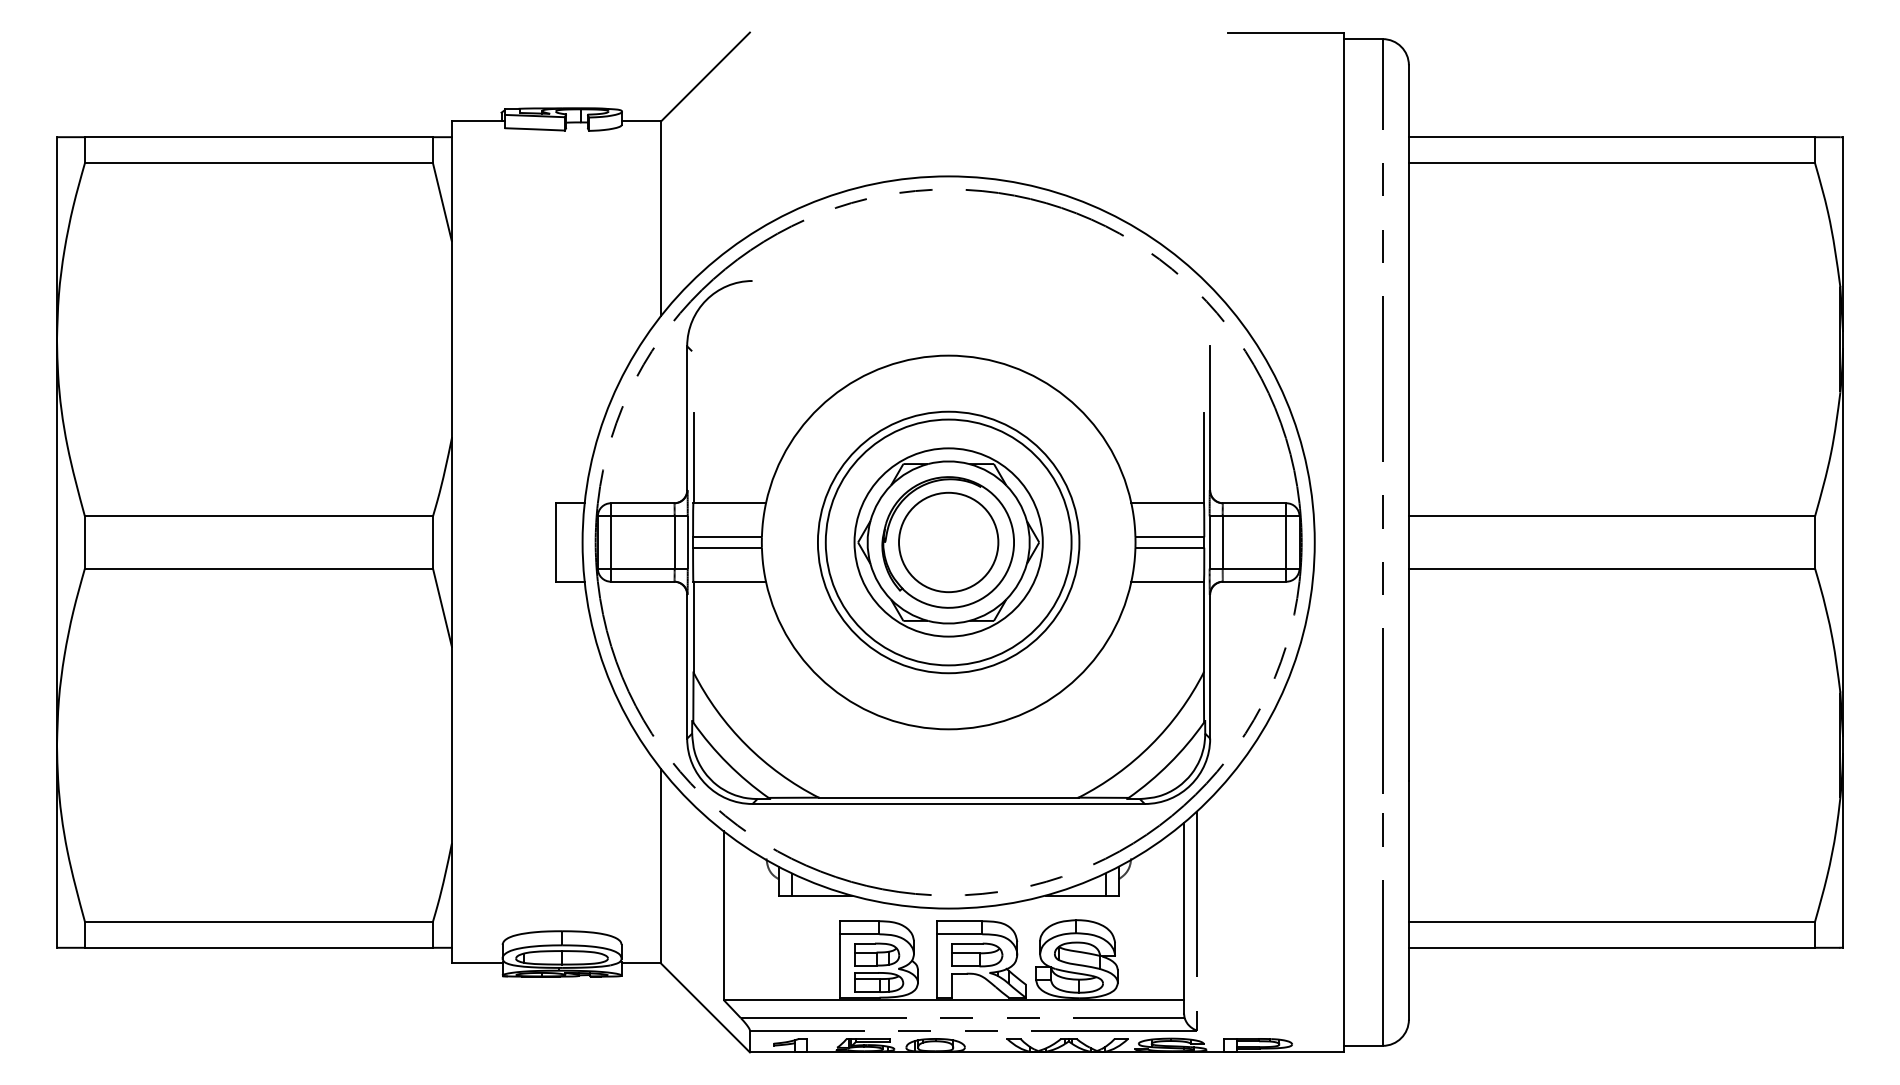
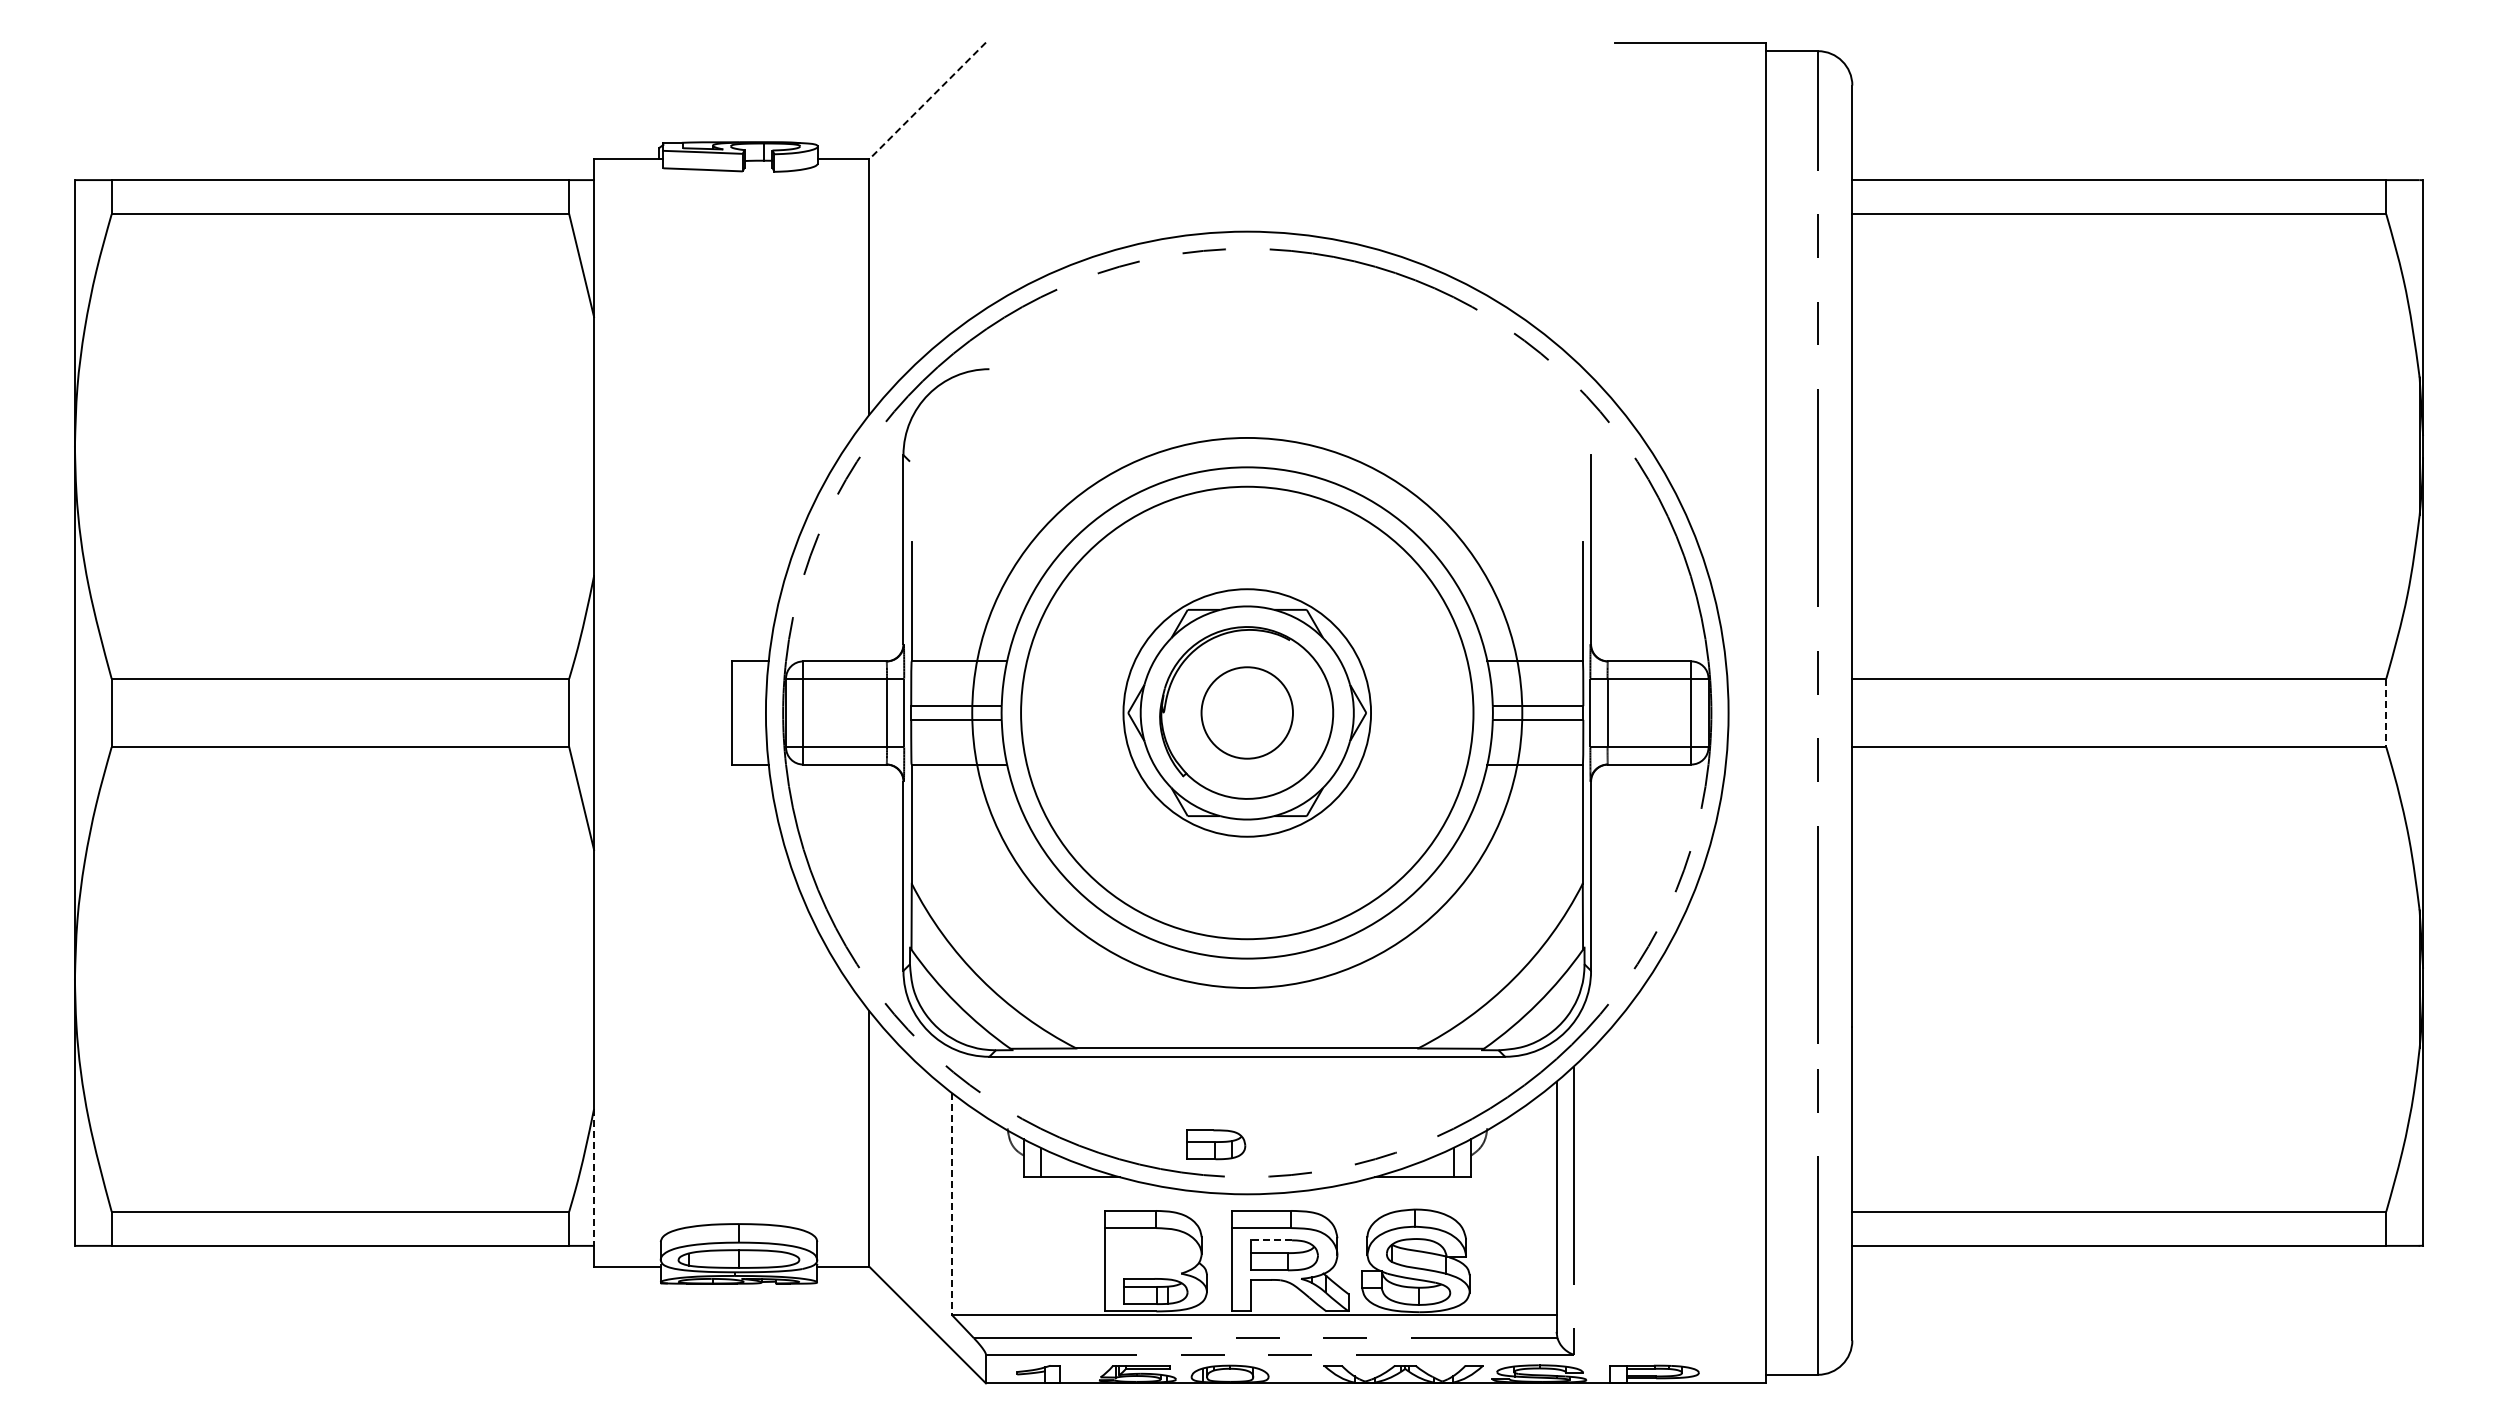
line: (705, 77) -> (927, 101), solid -> dashed
circle: (948, 542) -> (1246, 712), size x0.7
circle: (948, 542) -> (1246, 712), size x1.4
circle: (948, 542) -> (1247, 712), size x1.6
line: (1815, 542) -> (2386, 713), solid -> dashed
line: (452, 895) -> (594, 1177), solid -> dashed
line: (723, 915) -> (951, 1203), solid -> dashed
line: (967, 943) -> (1271, 1240), solid -> dashed
part: (877, 954) -> (1216, 1144), moved

